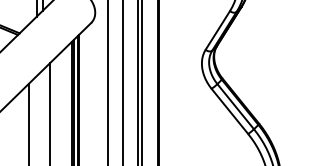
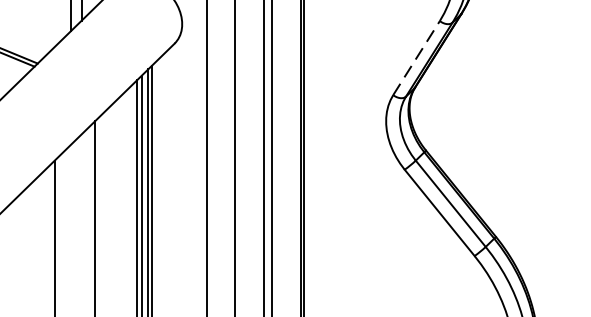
line: (217, 30) -> (415, 58), solid -> dashed

